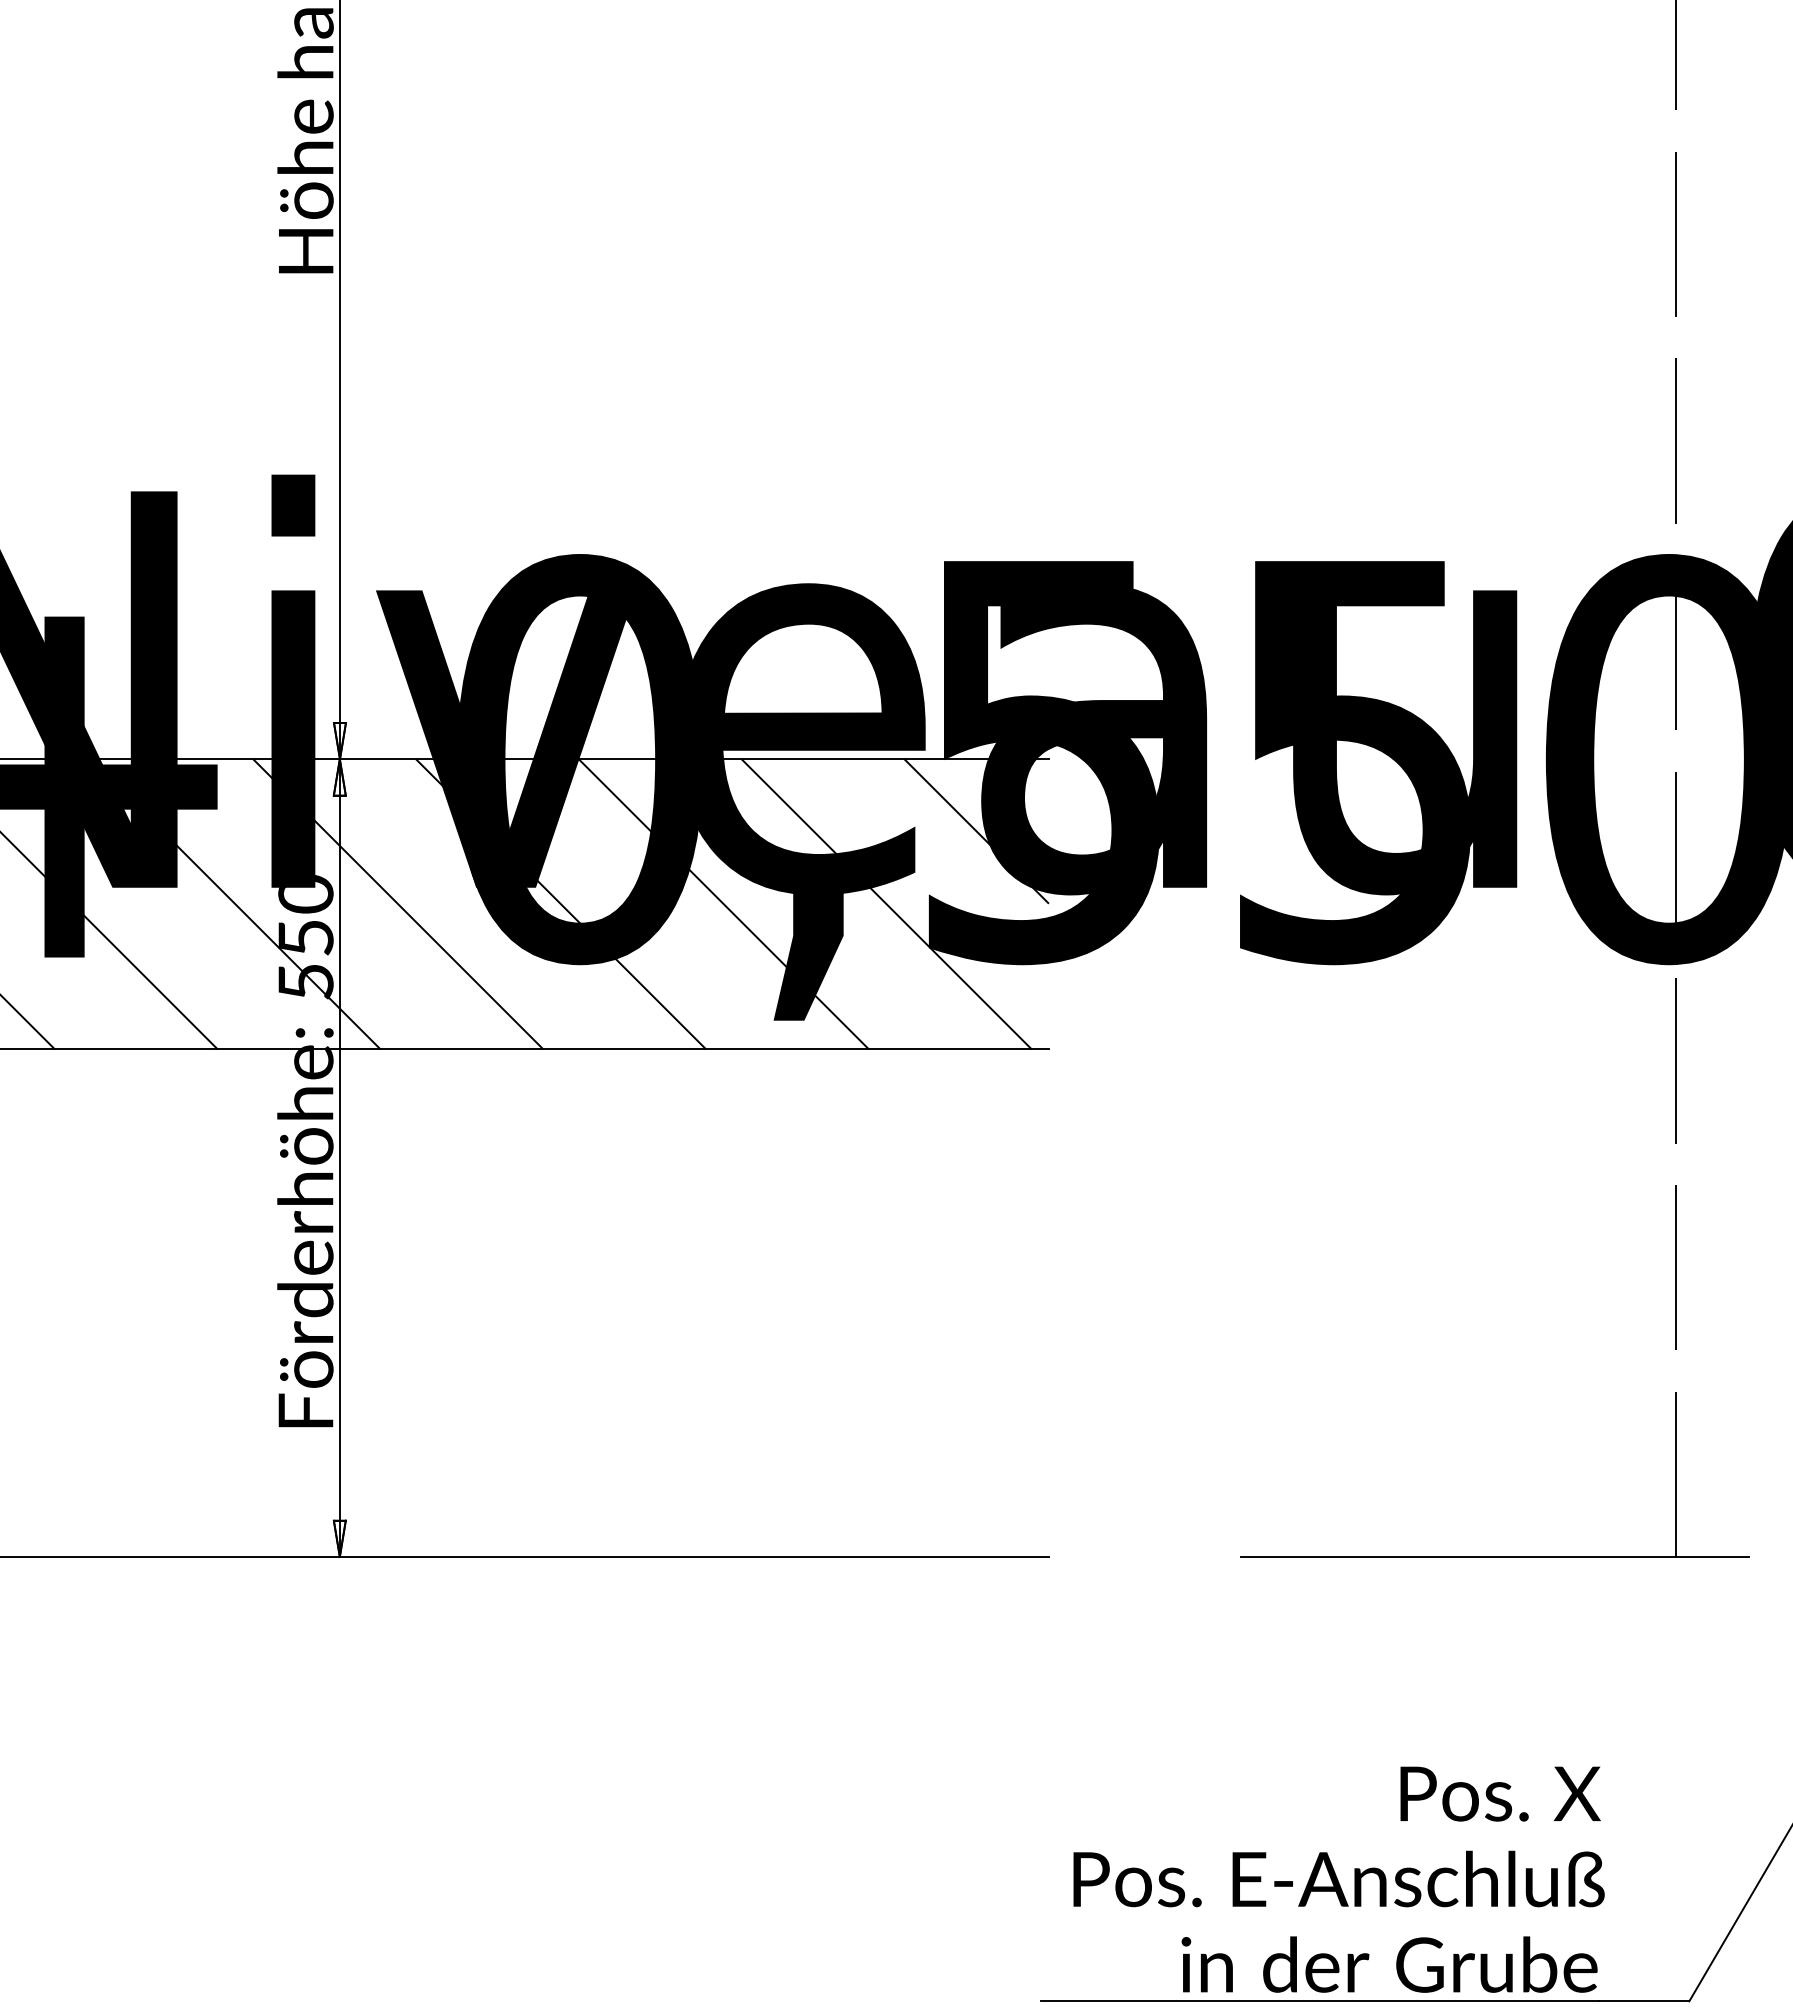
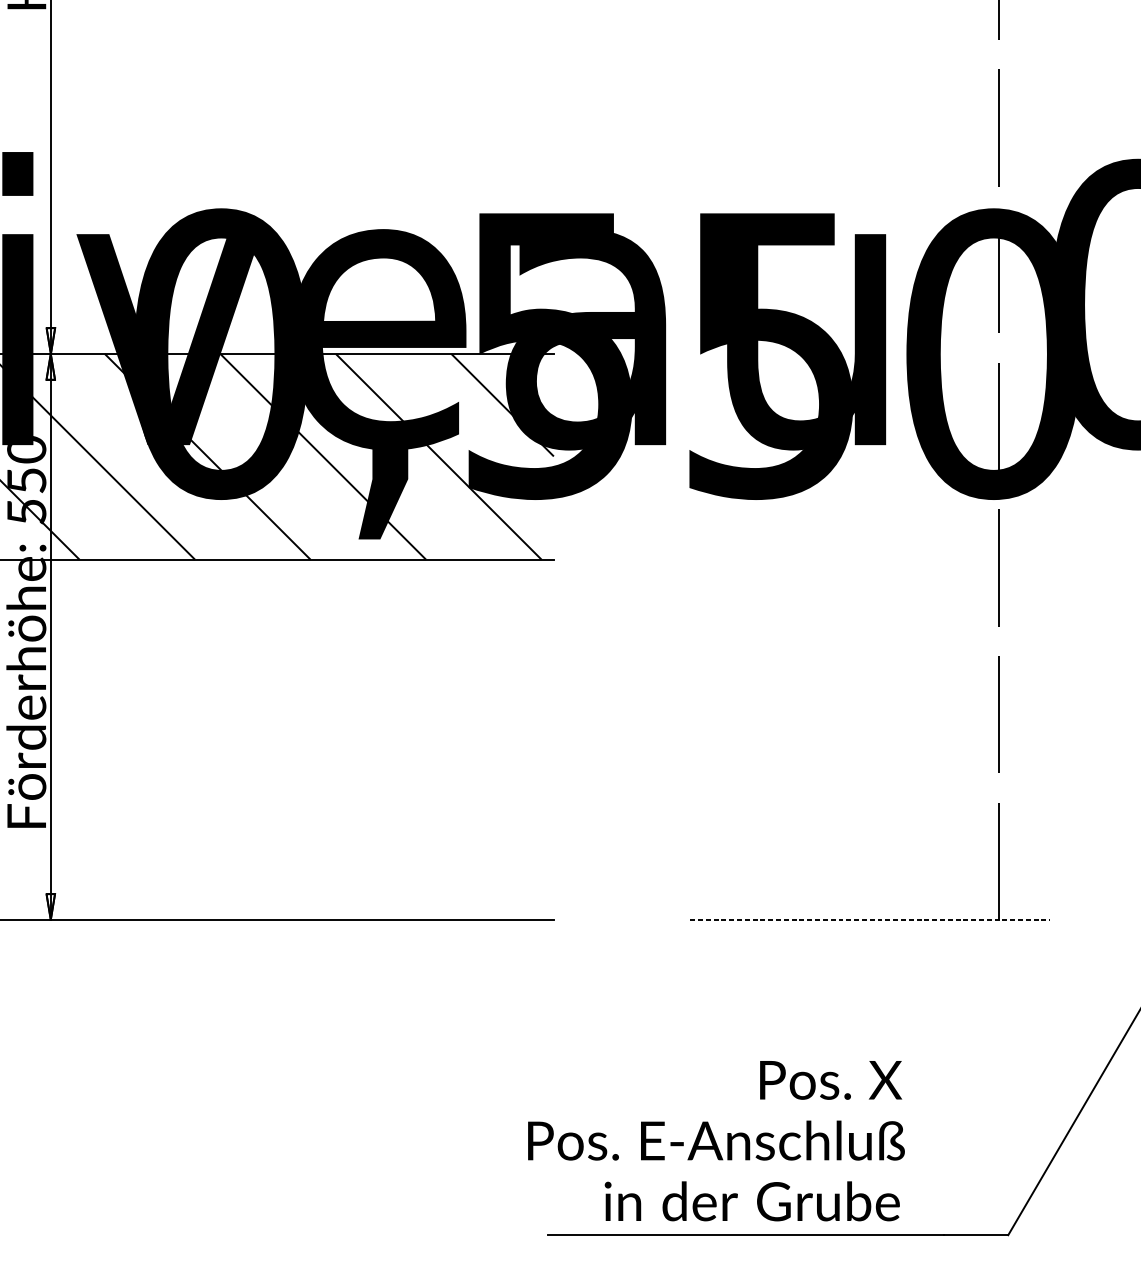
line: (1494, 1556) -> (870, 919), solid -> dashed
text: (1338, 1879) -> (716, 1140), moved

